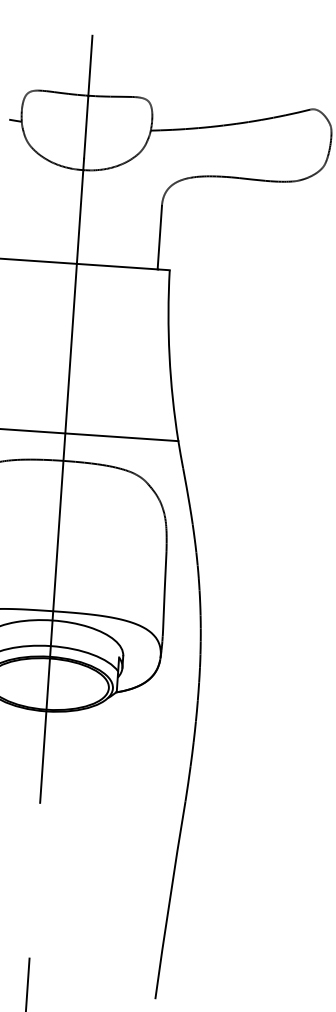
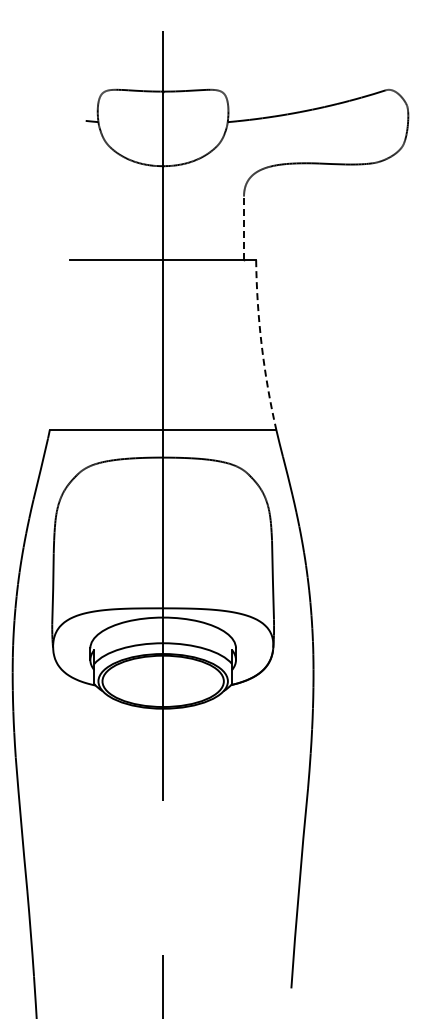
line: (160, 237) -> (244, 228), solid -> dashed
arc: (169, 355) -> (261, 345), solid -> dashed

